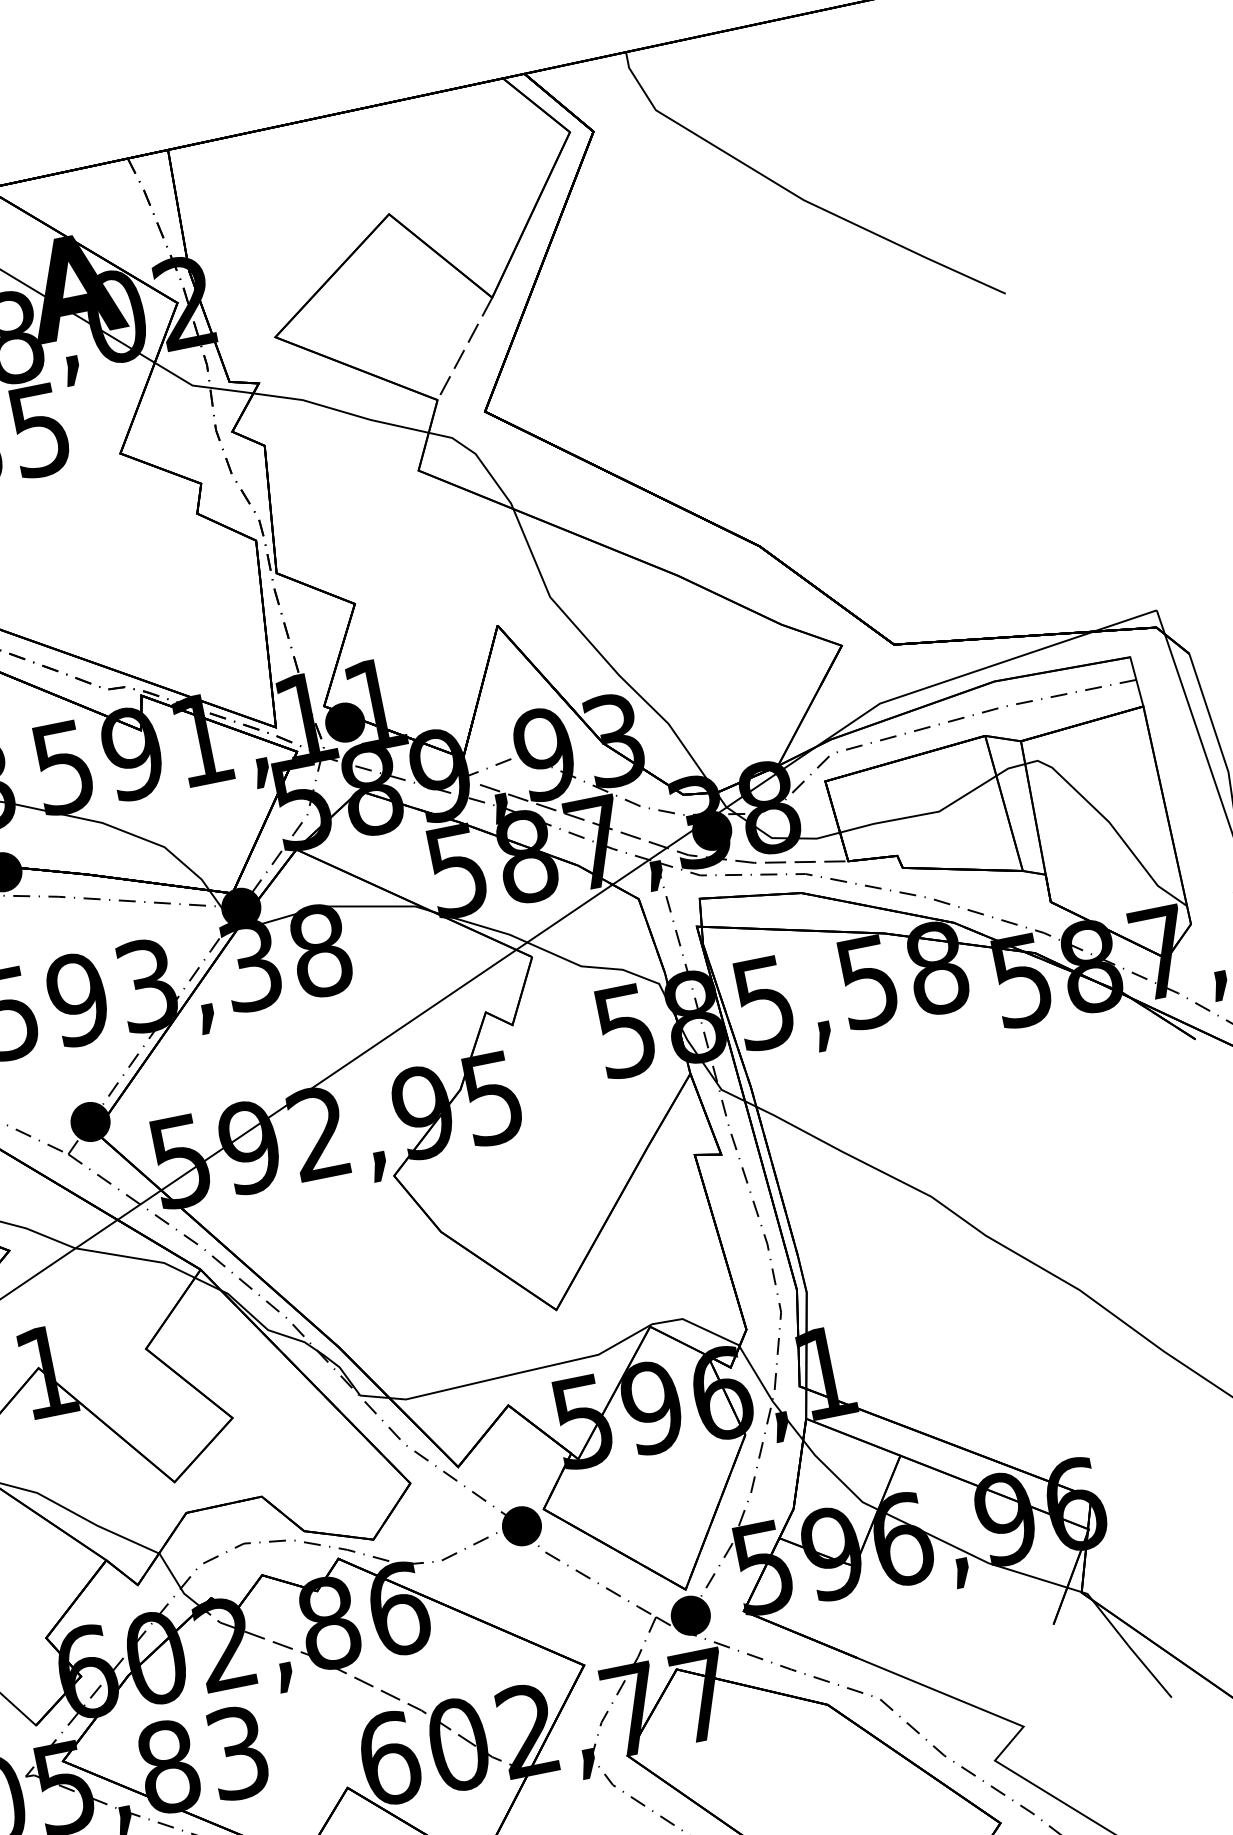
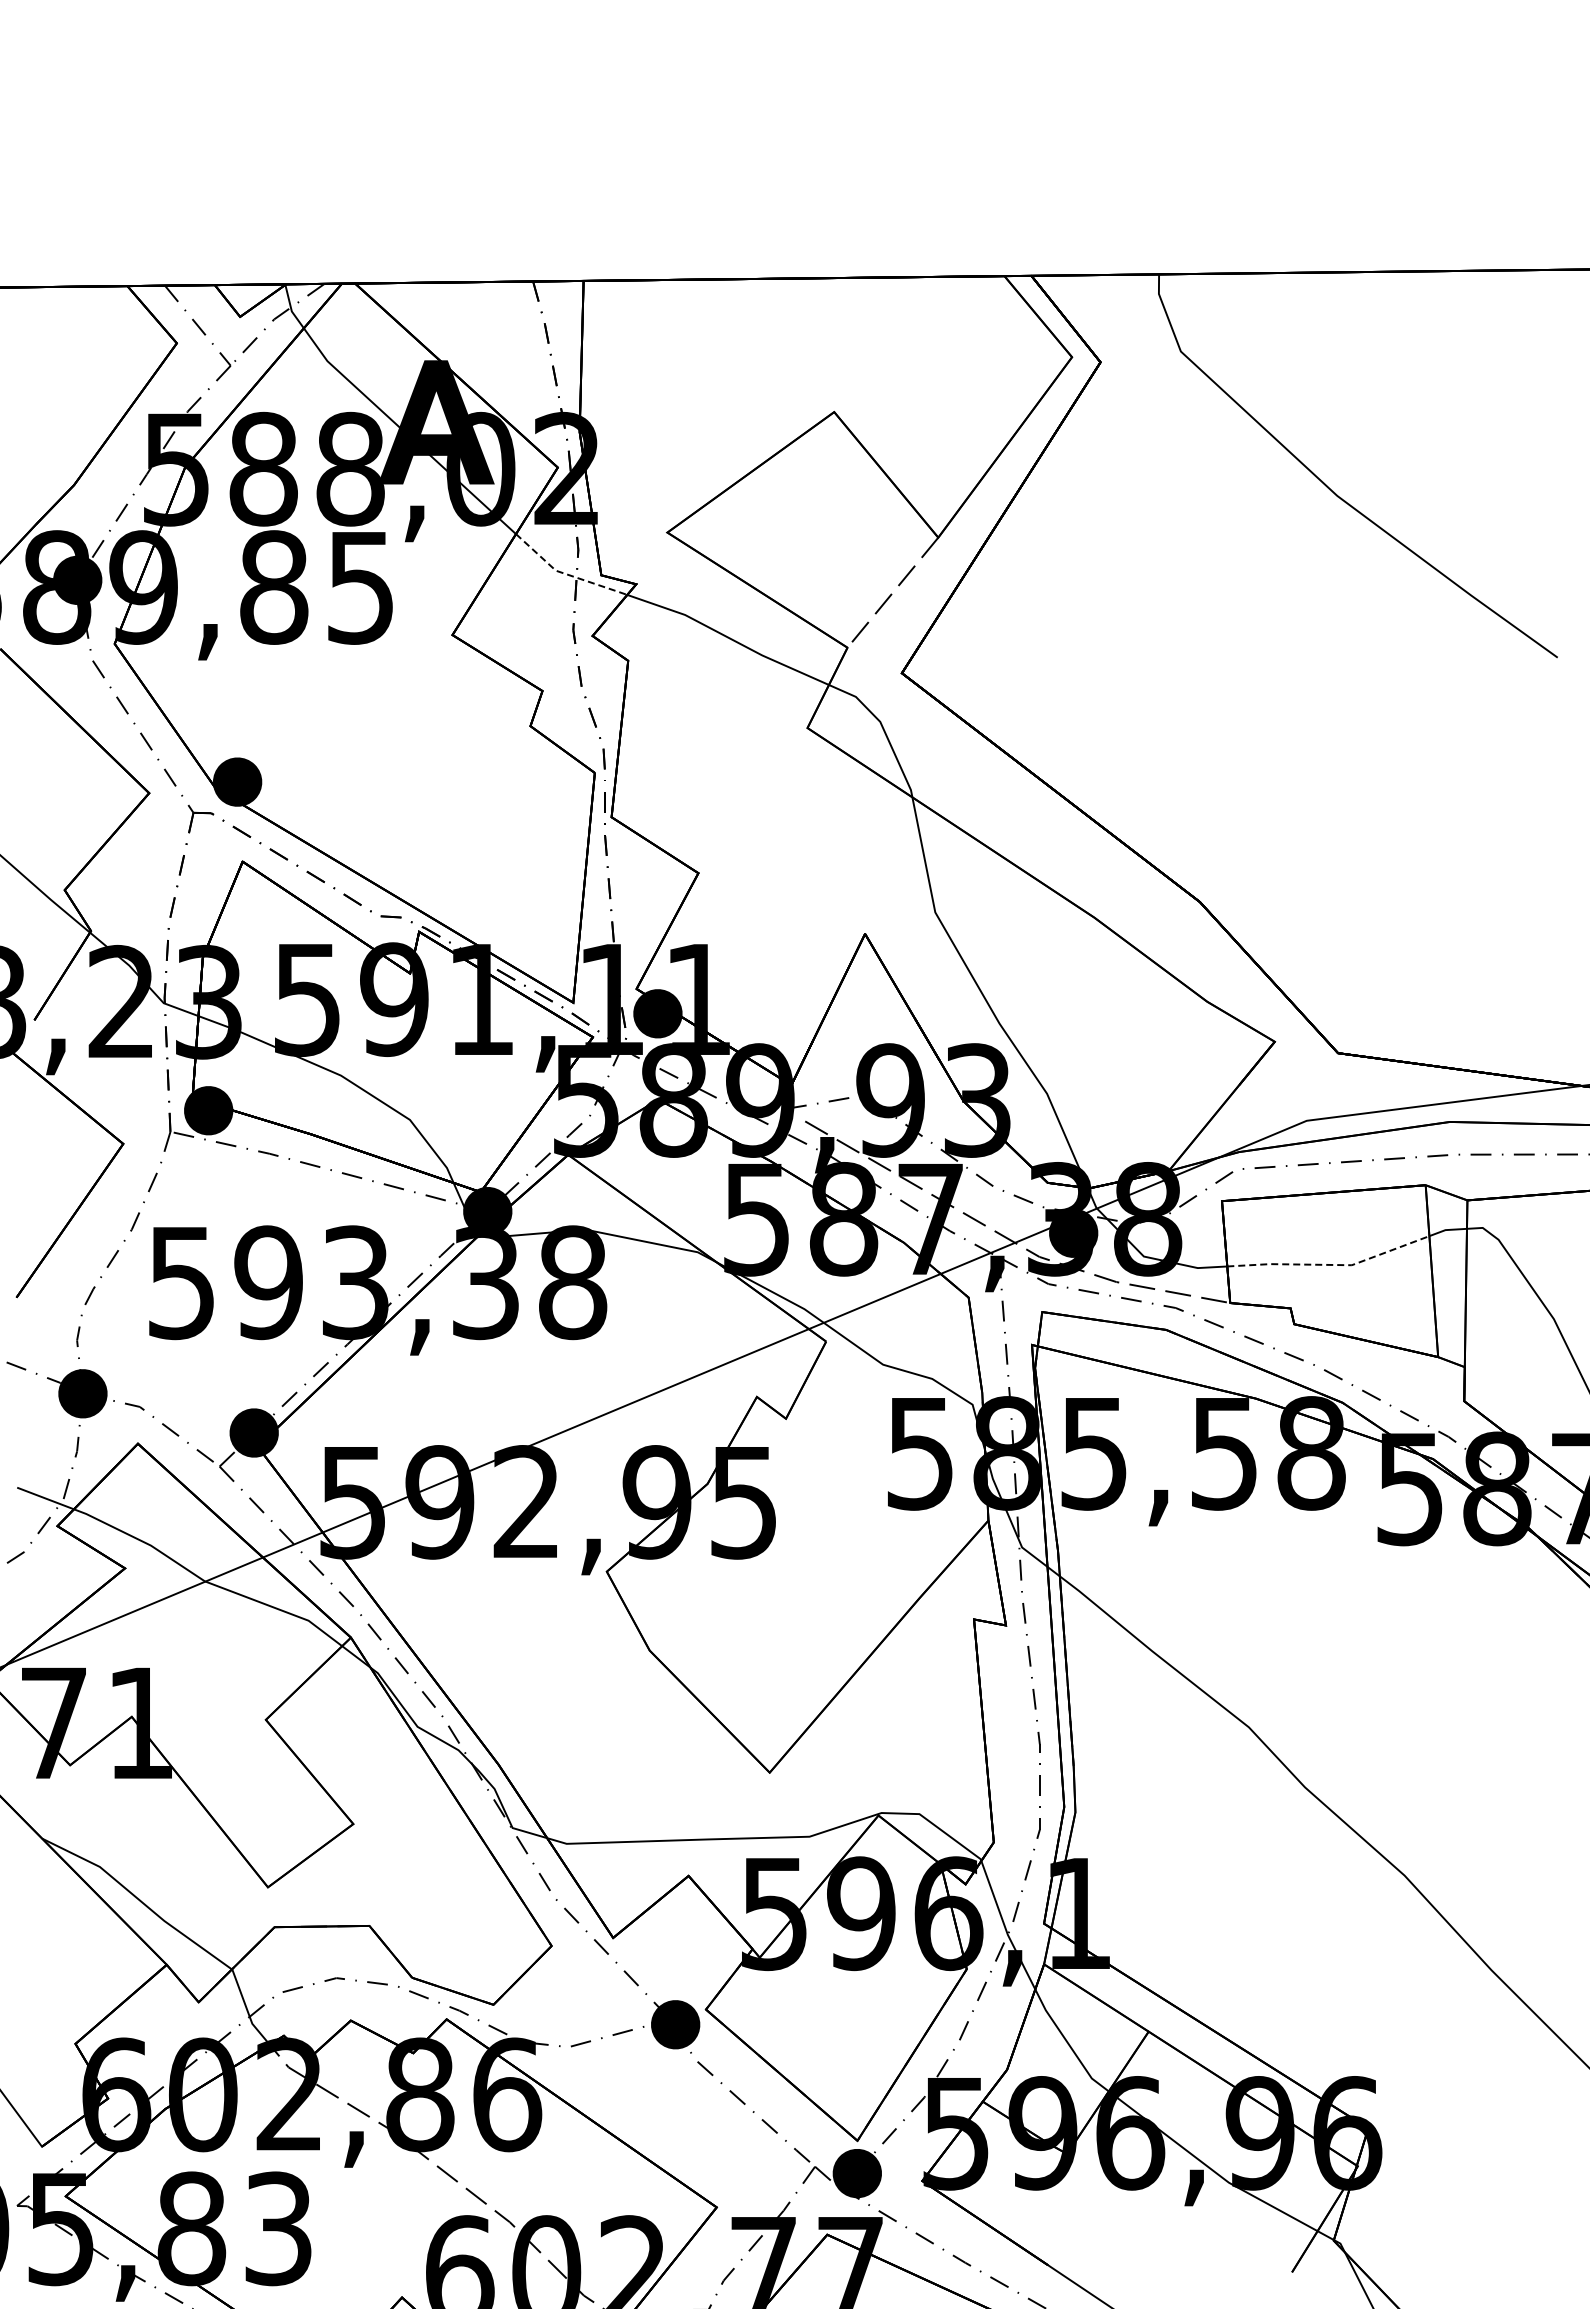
line: (201, 386) -> (566, 574), solid -> dashed
line: (922, 814) -> (1330, 1264), solid -> dashed

